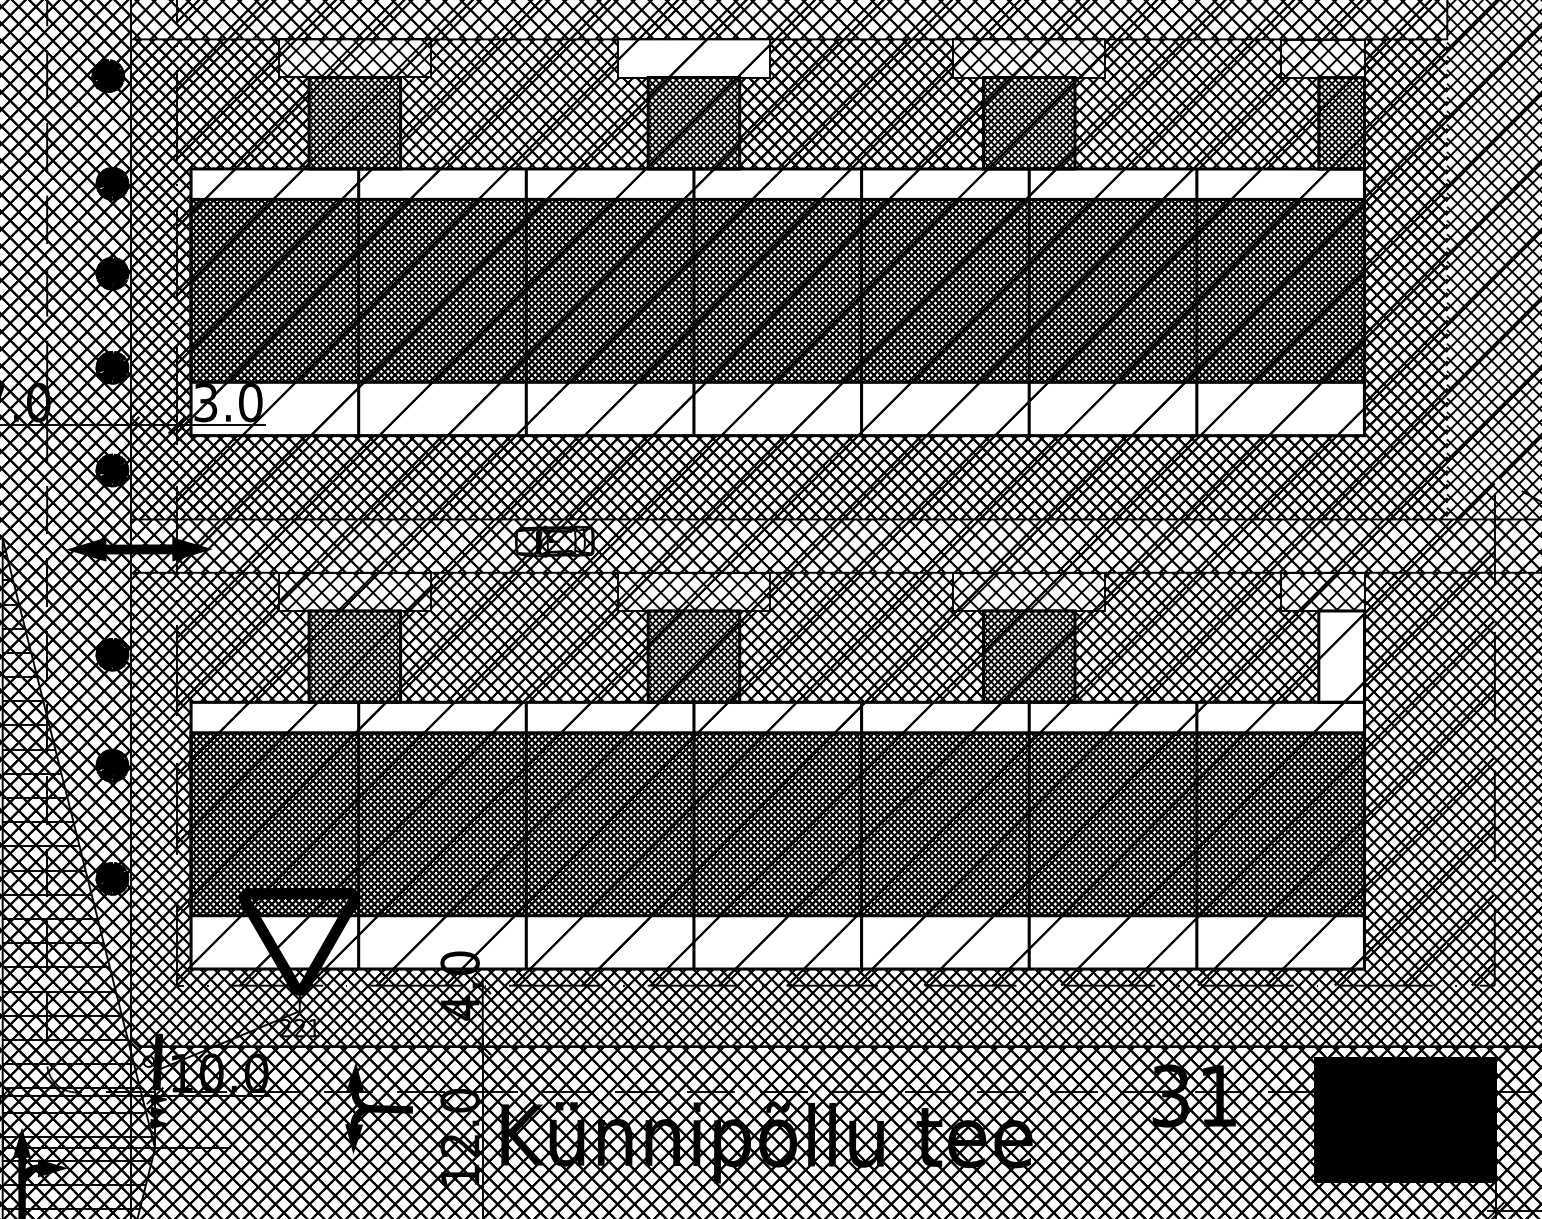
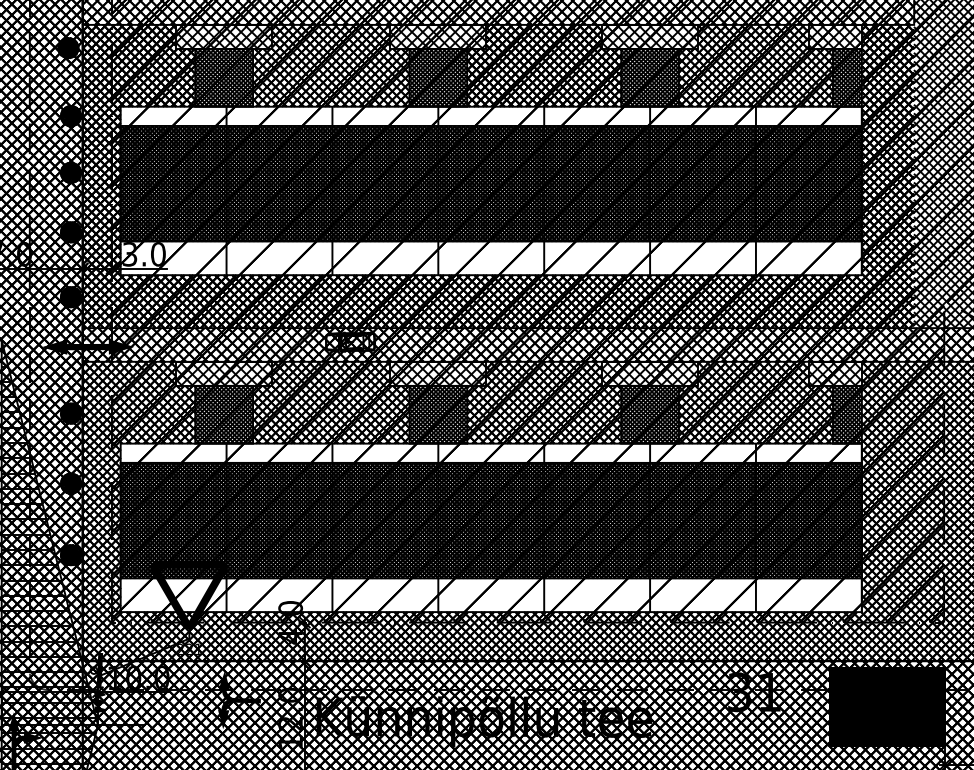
hatch: (694, 57) -> (438, 36), added
hatch: (1340, 656) -> (846, 414), added

